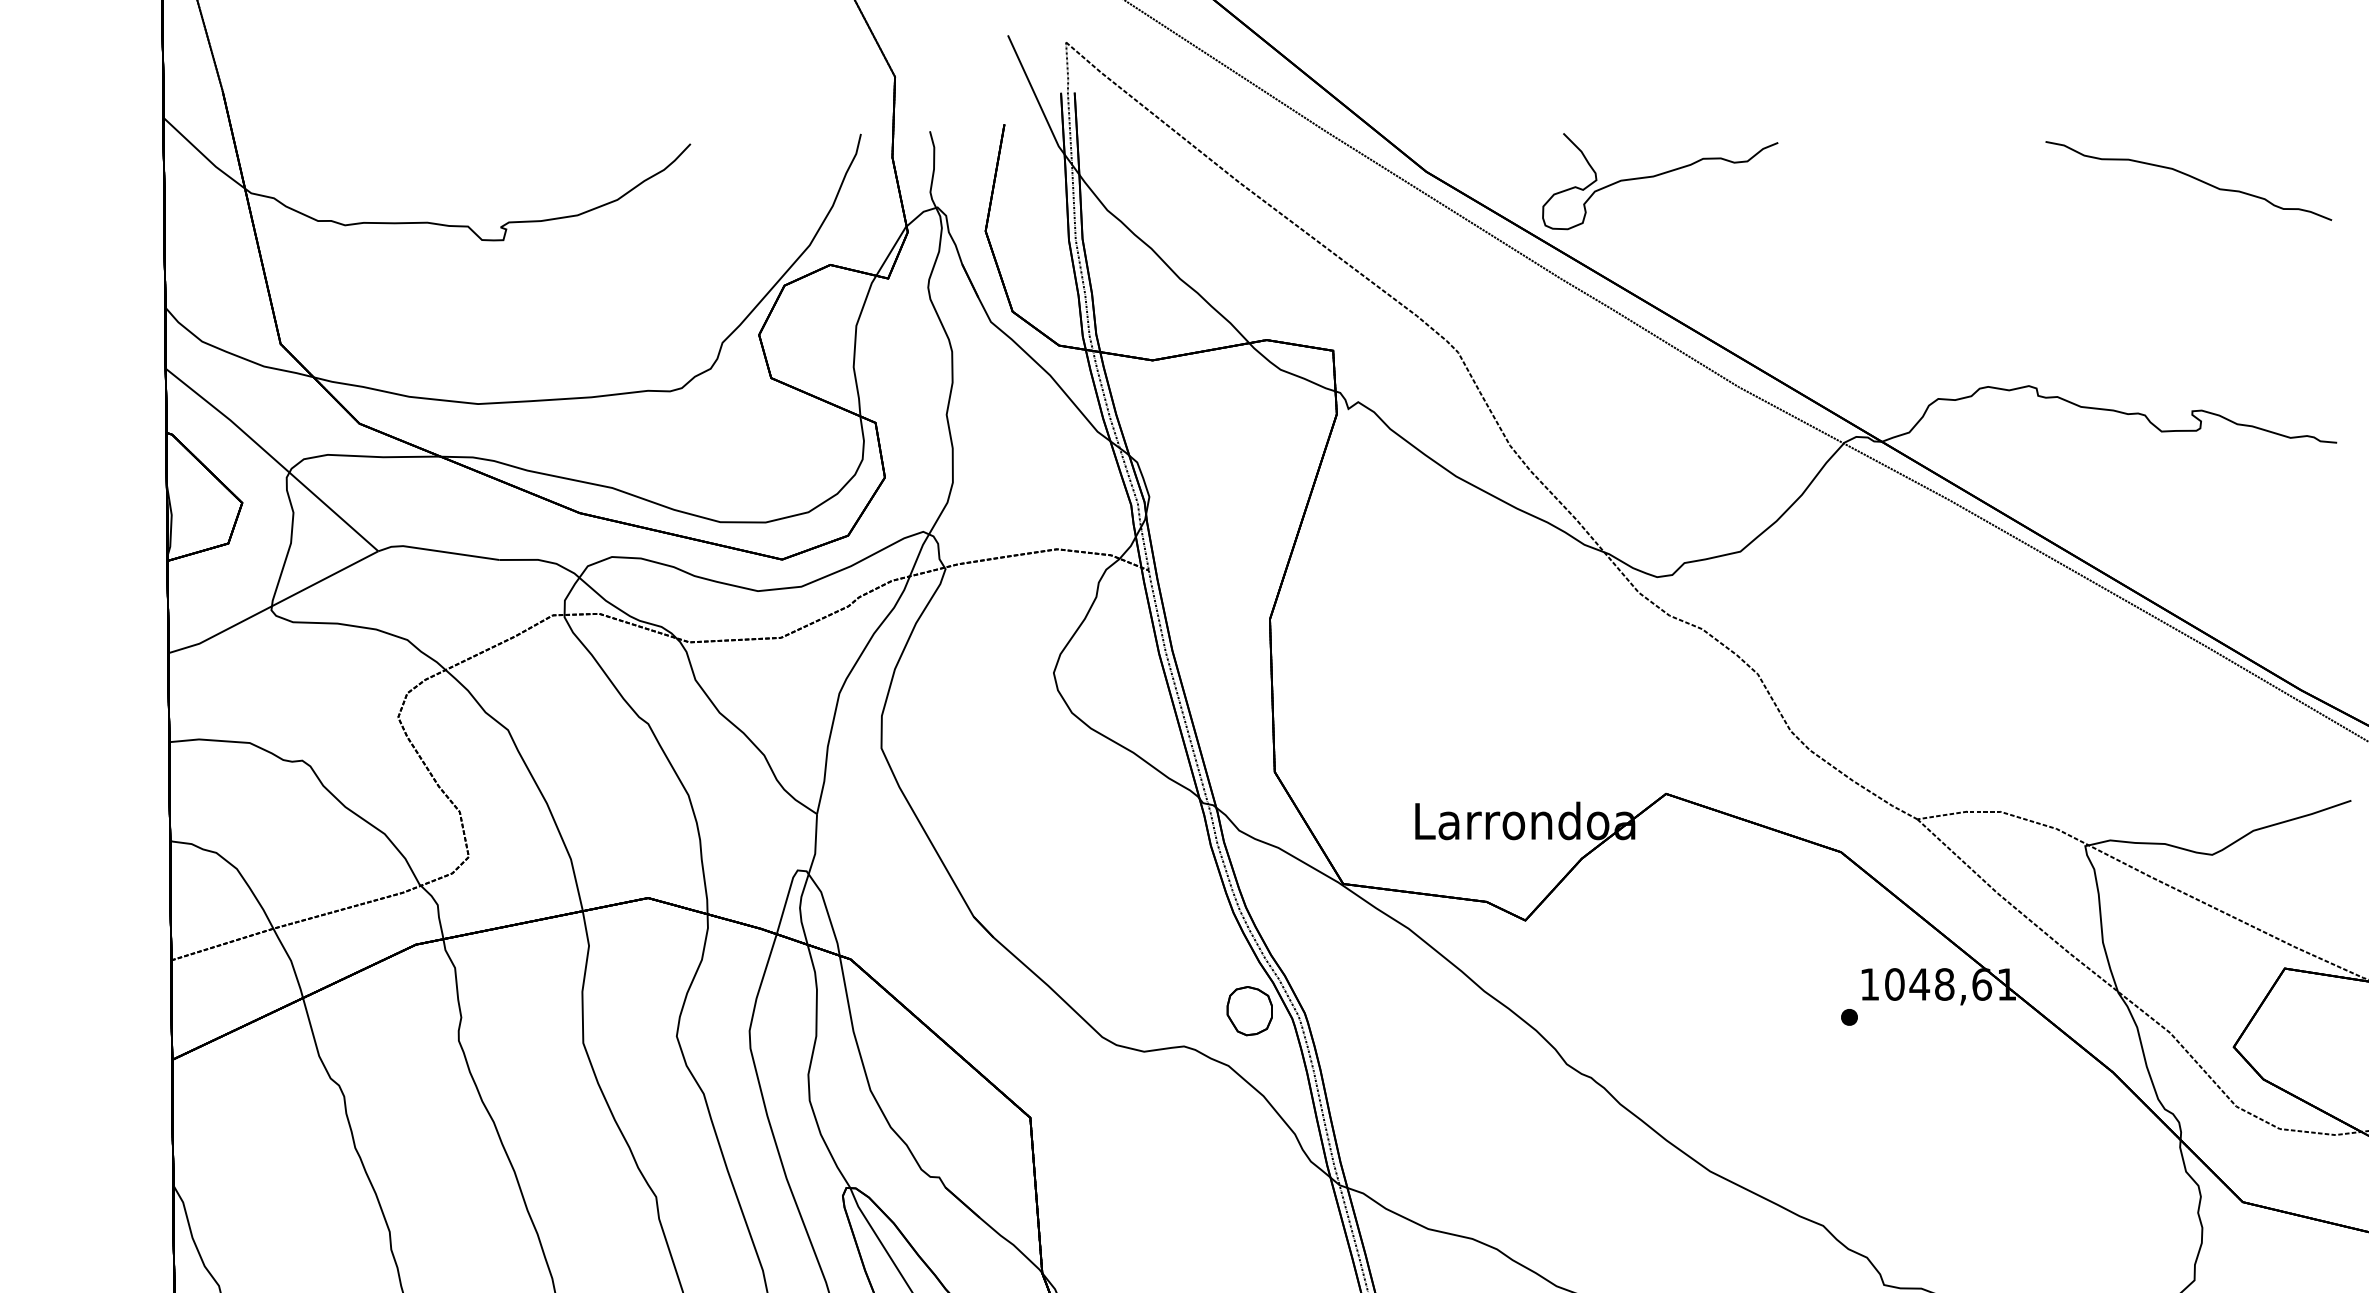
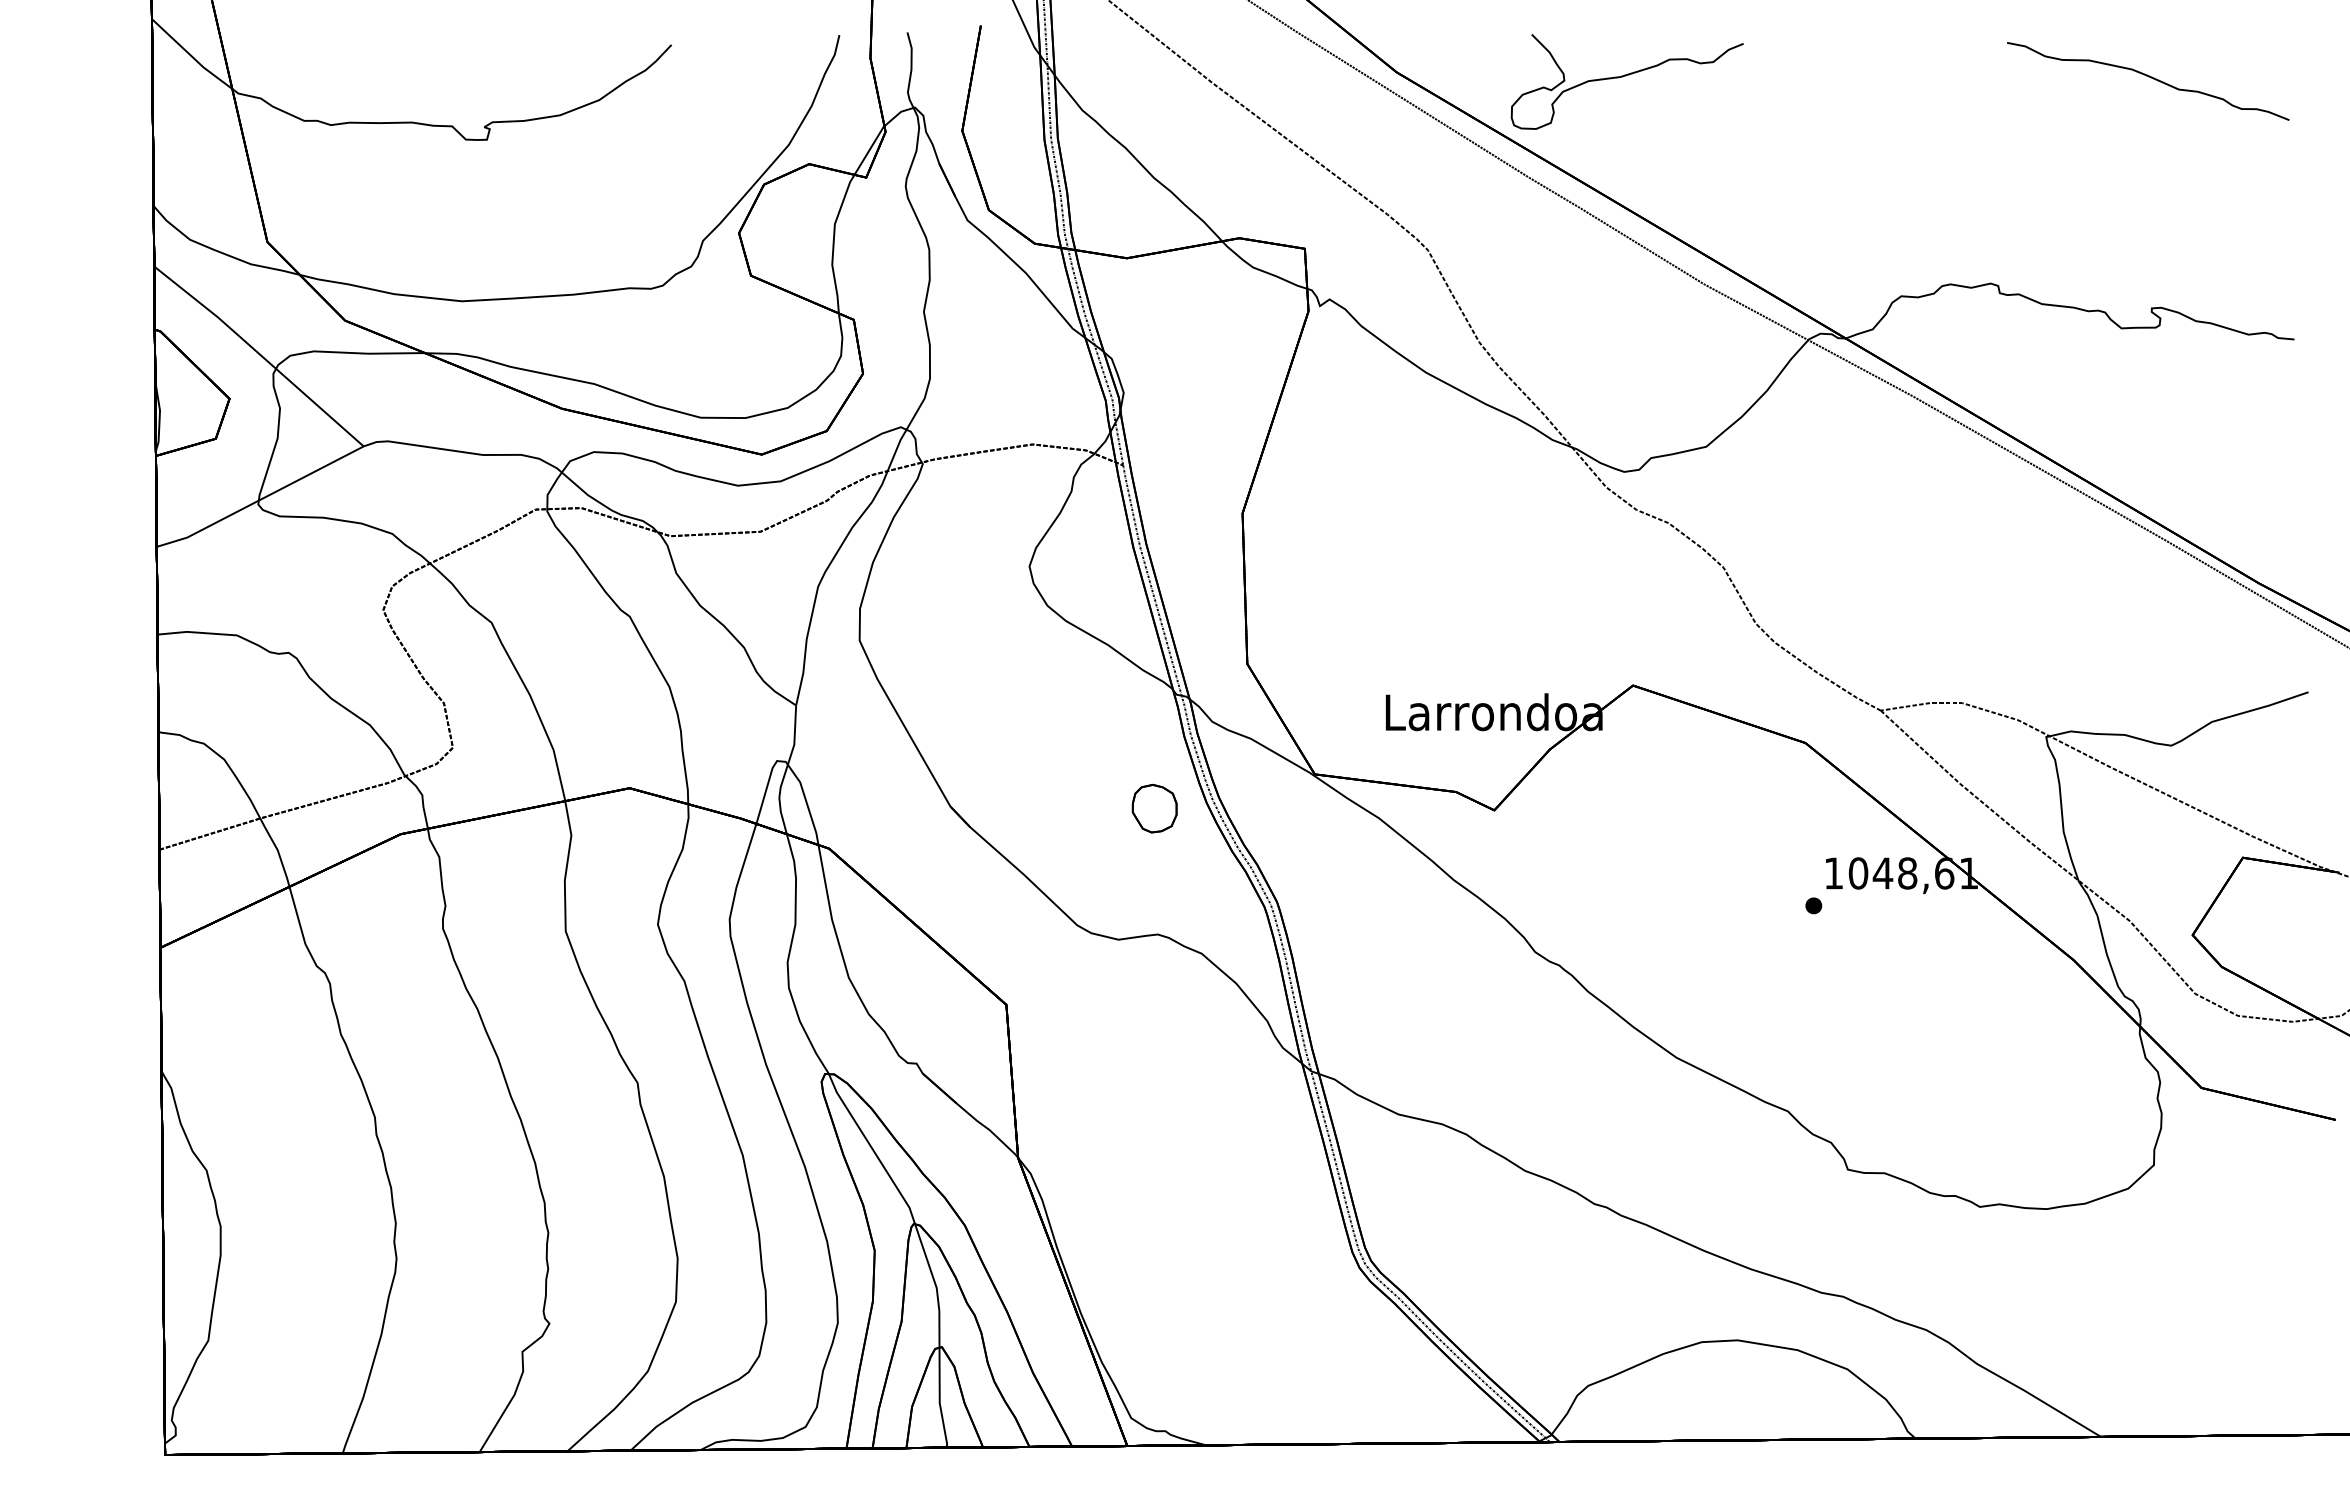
part: (1249, 1010) -> (1154, 808), moved

